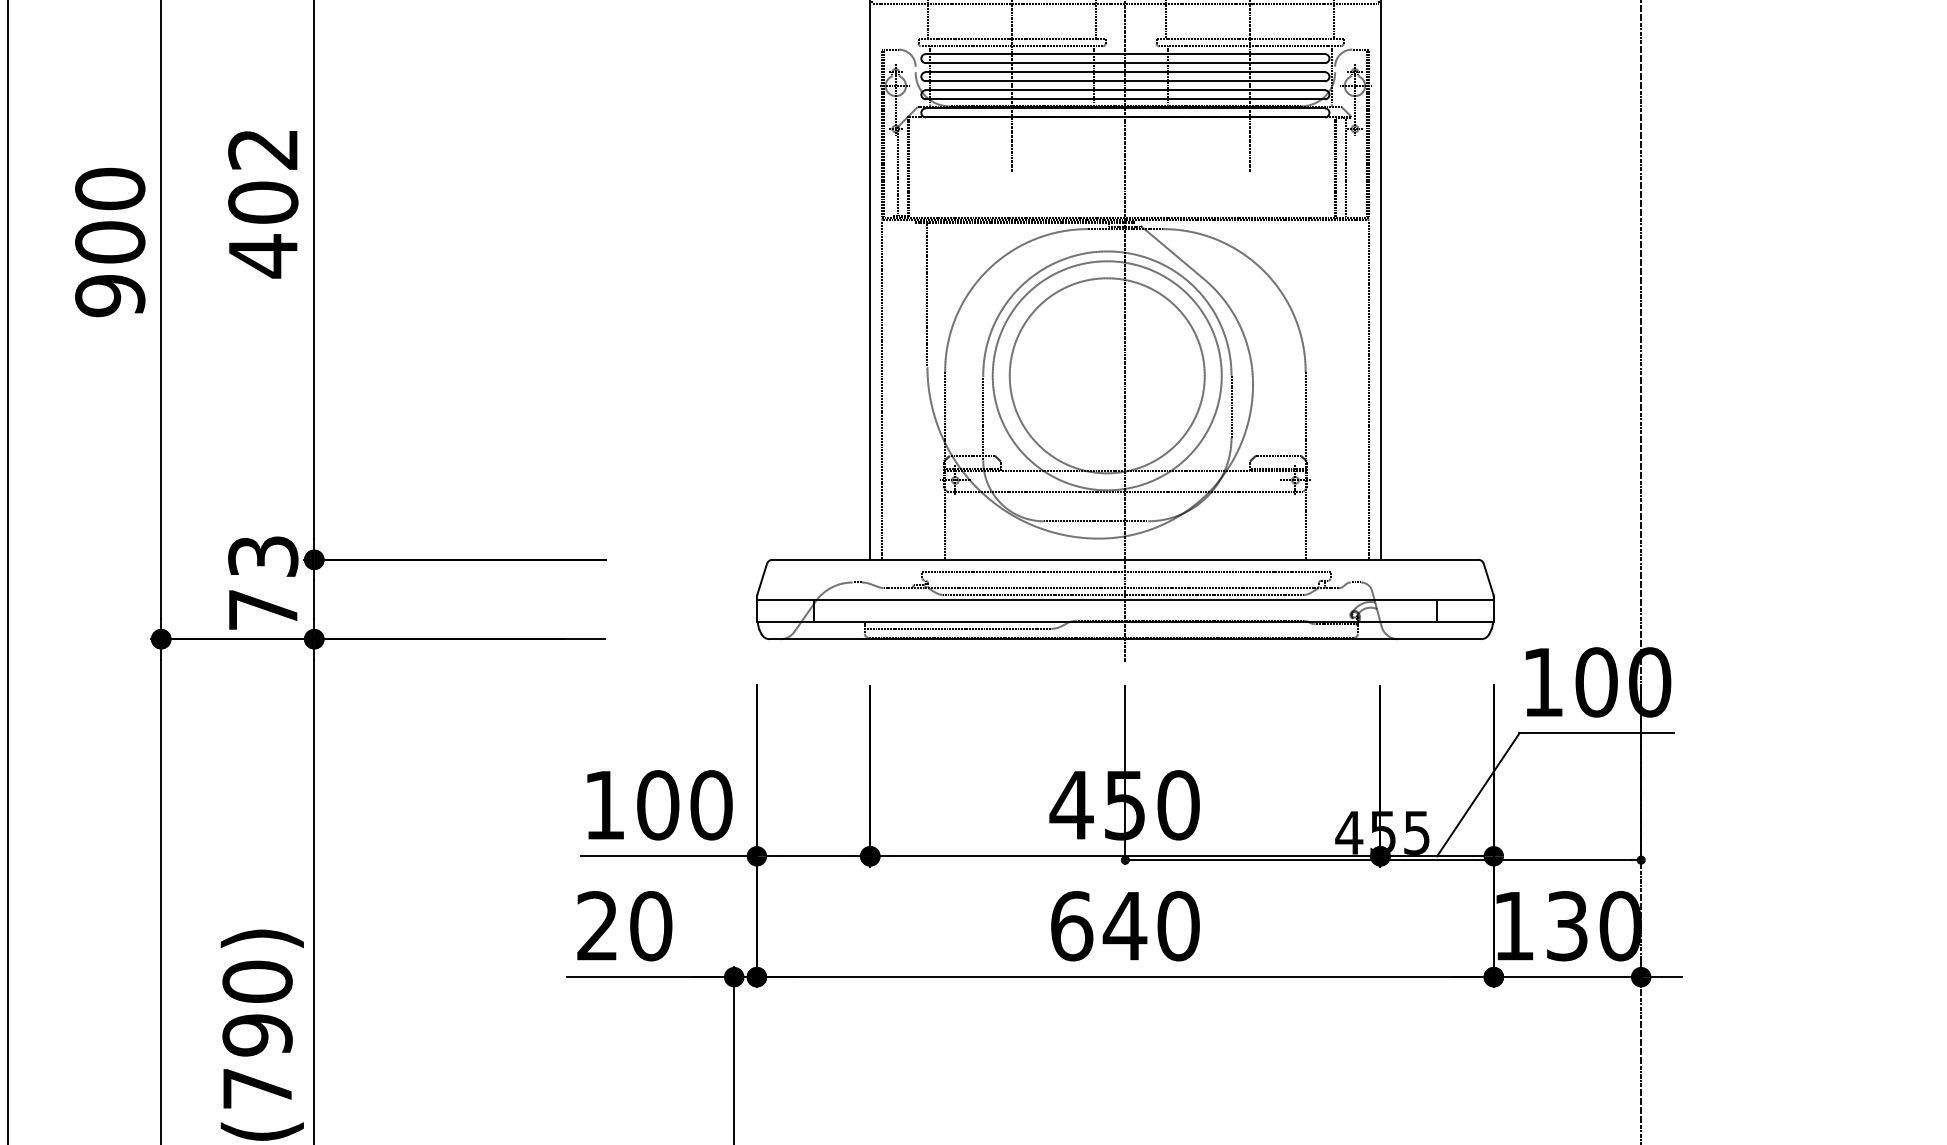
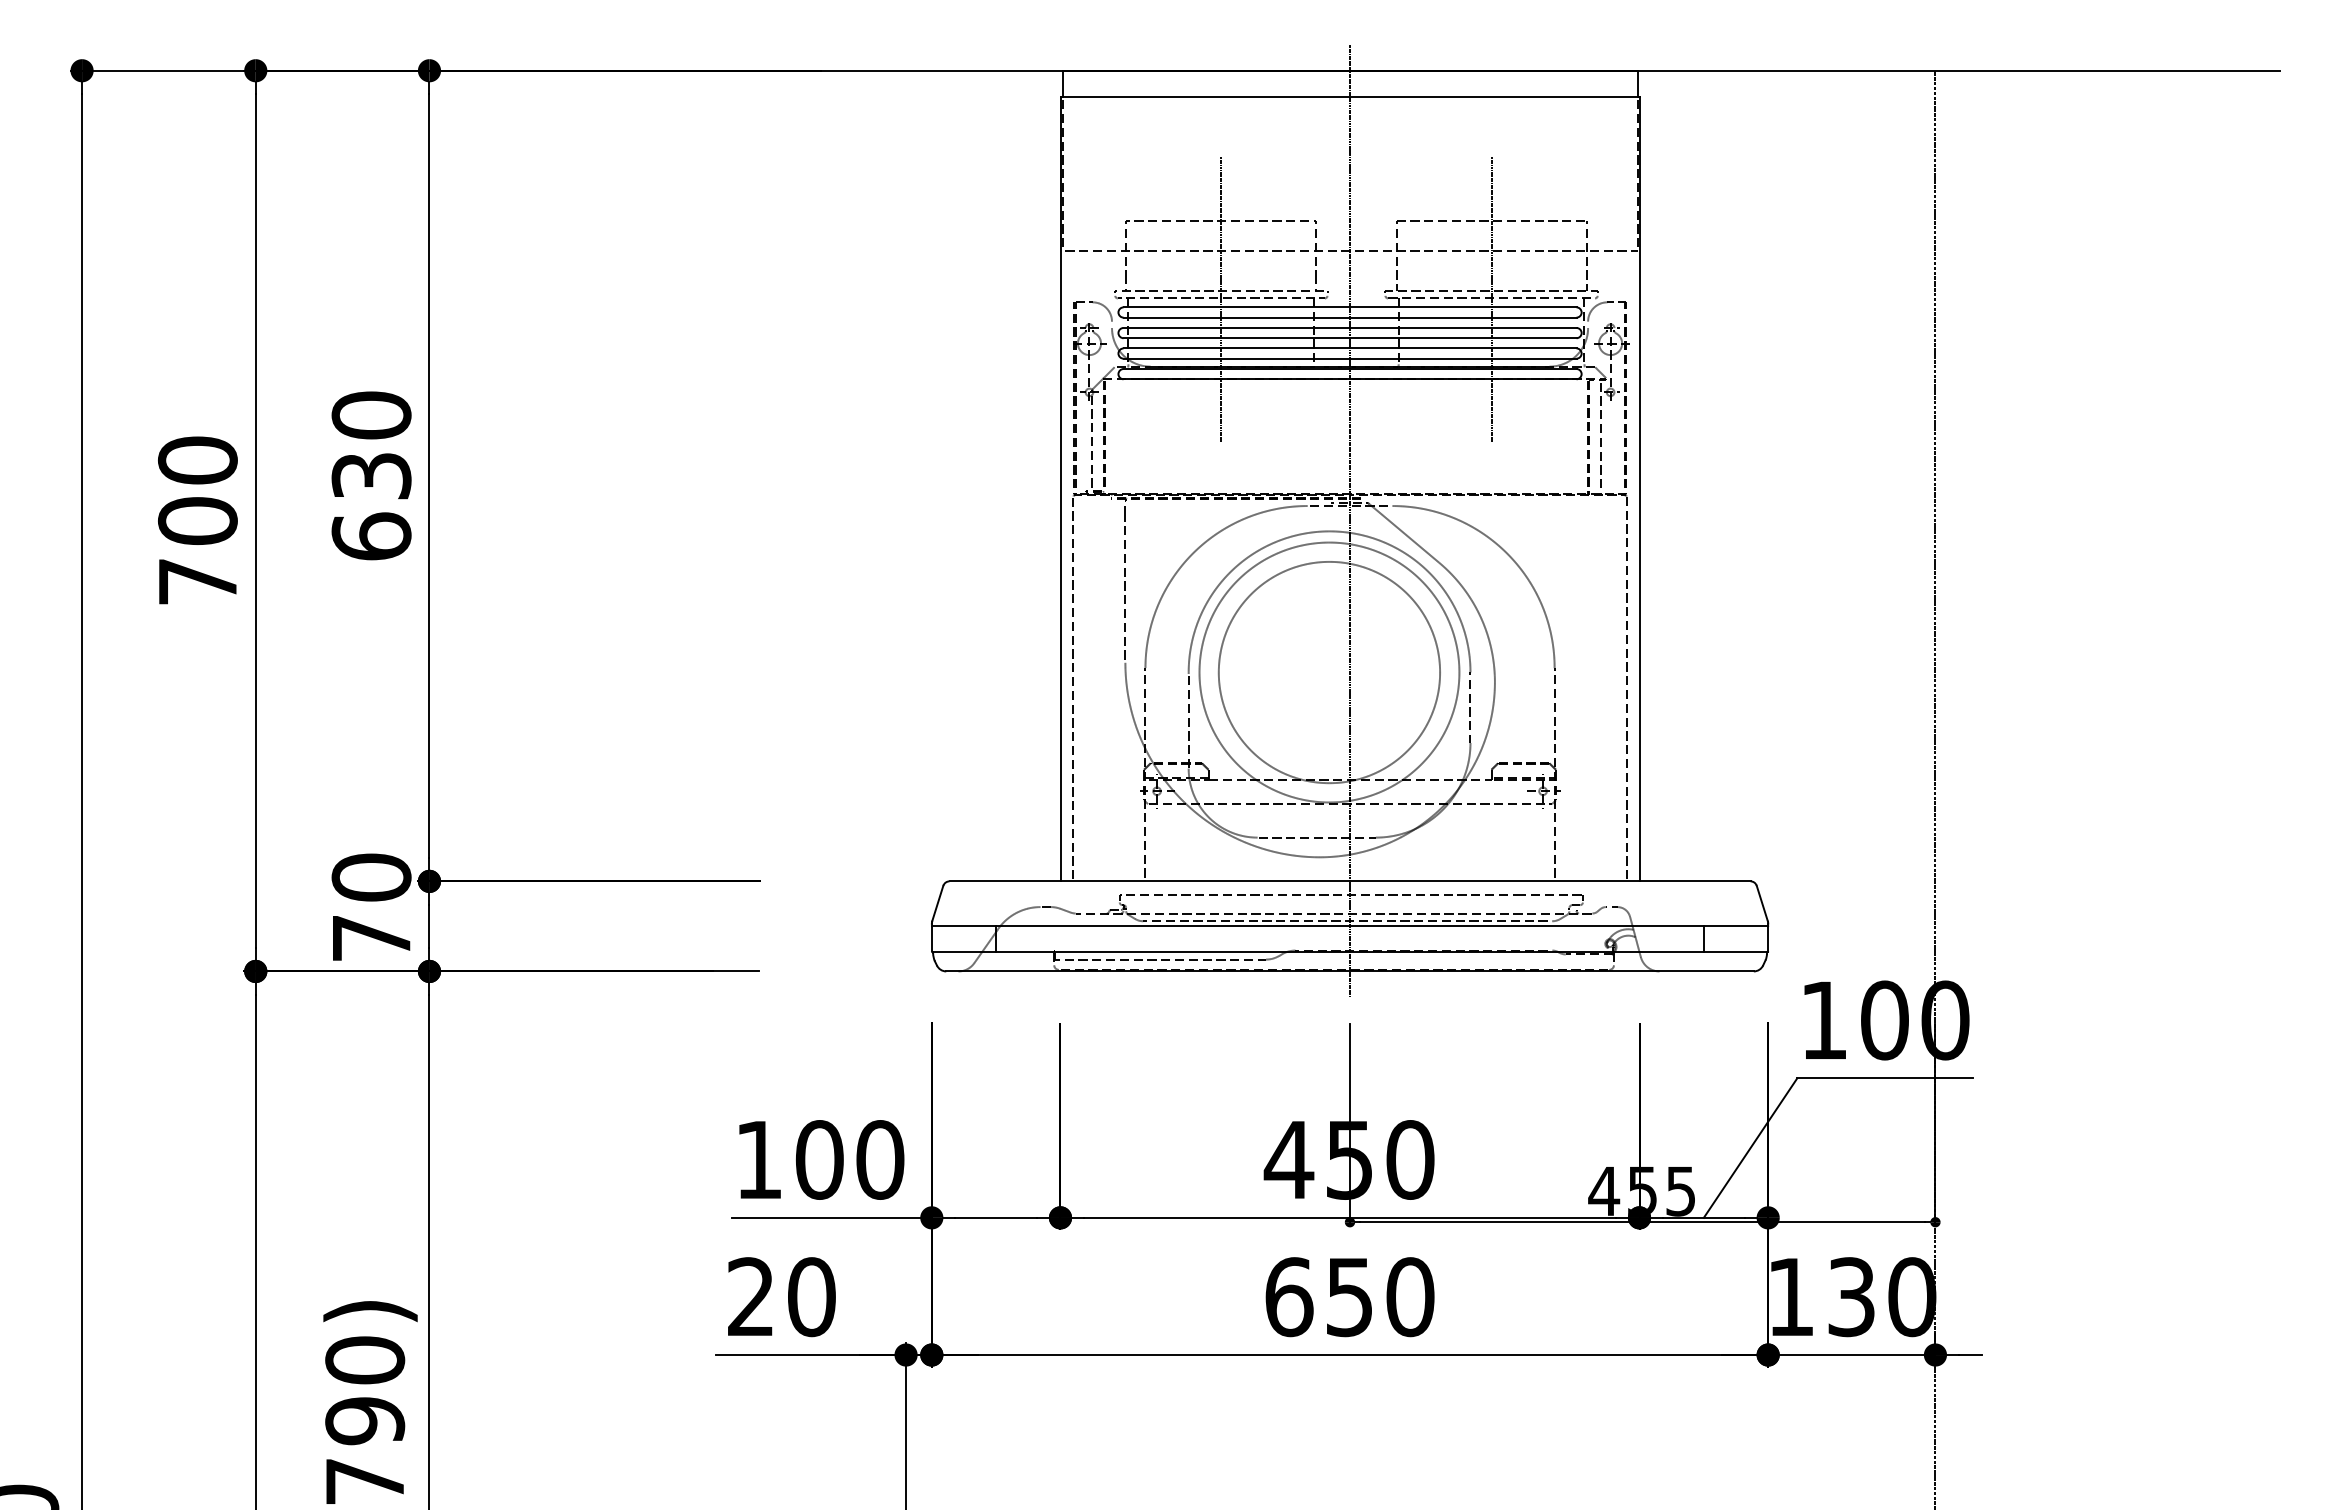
text: (263, 203) -> (371, 476), 402 -> 630
text: (109, 295) -> (197, 581), 900 -> 700
text: (263, 556) -> (371, 877), 73 -> 70
text: (1124, 926) -> (1349, 1297), 640 -> 650

